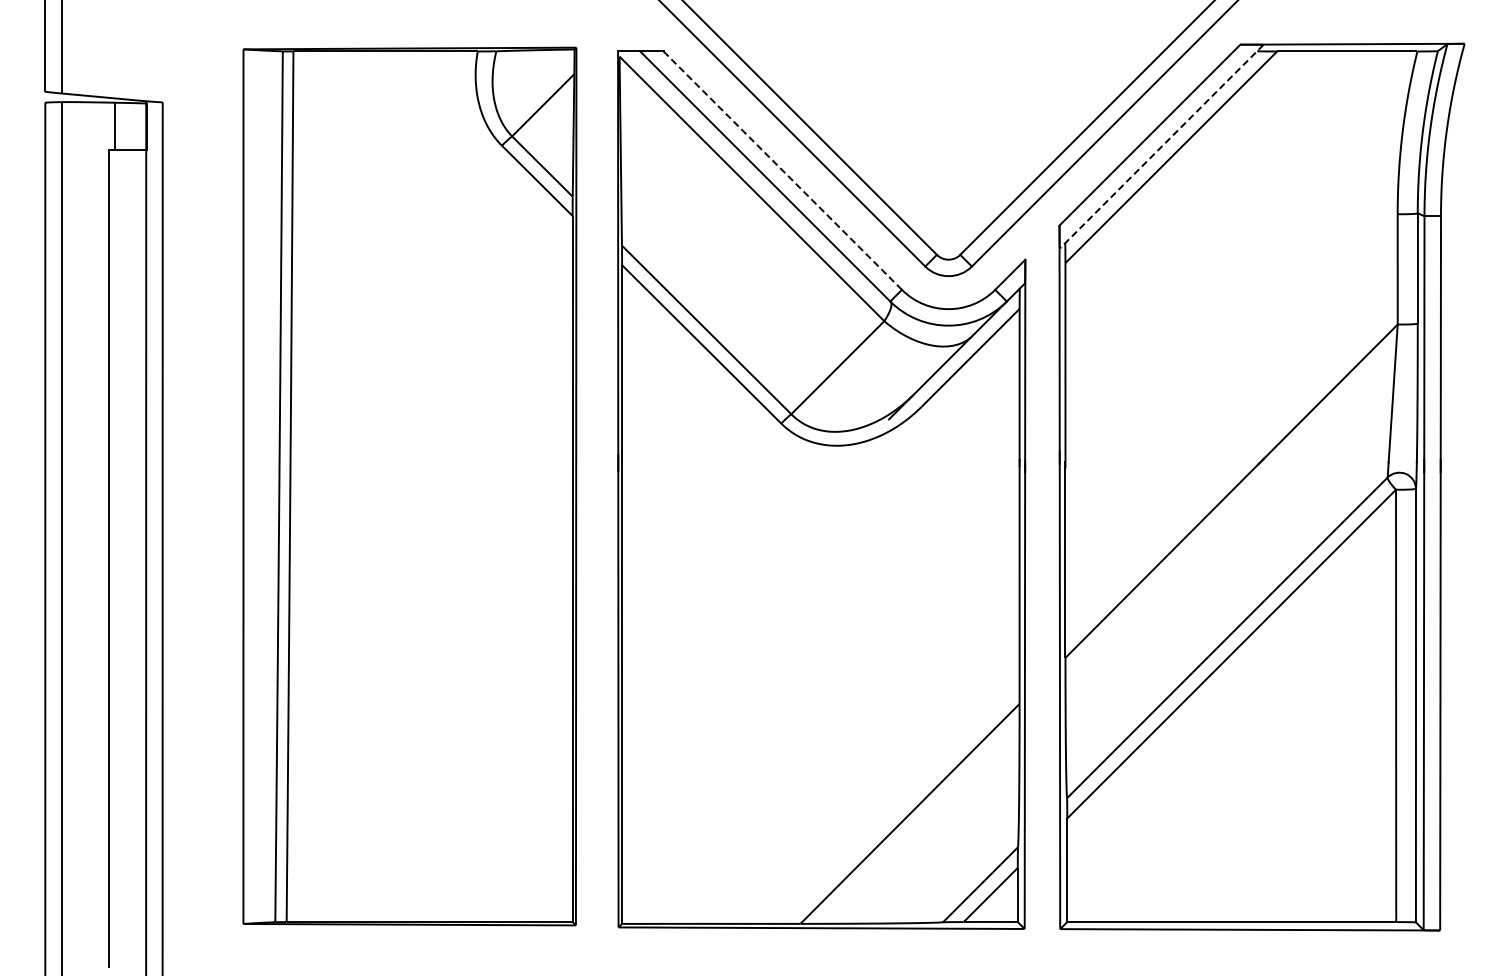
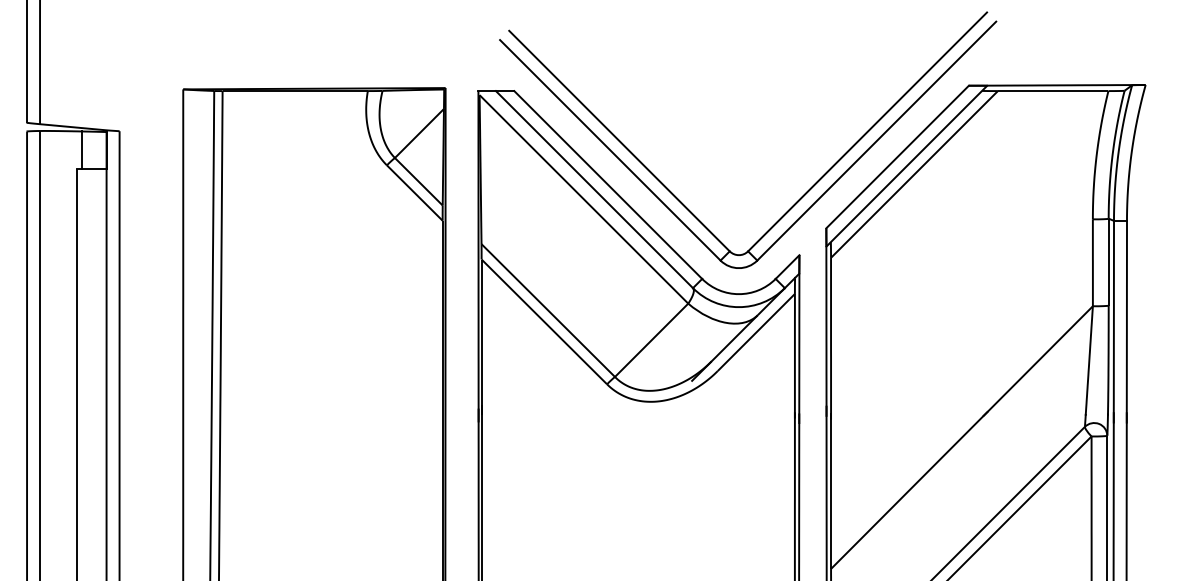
line: (1161, 147) -> (906, 166), dashed -> solid
line: (782, 170) -> (608, 184), dashed -> solid

